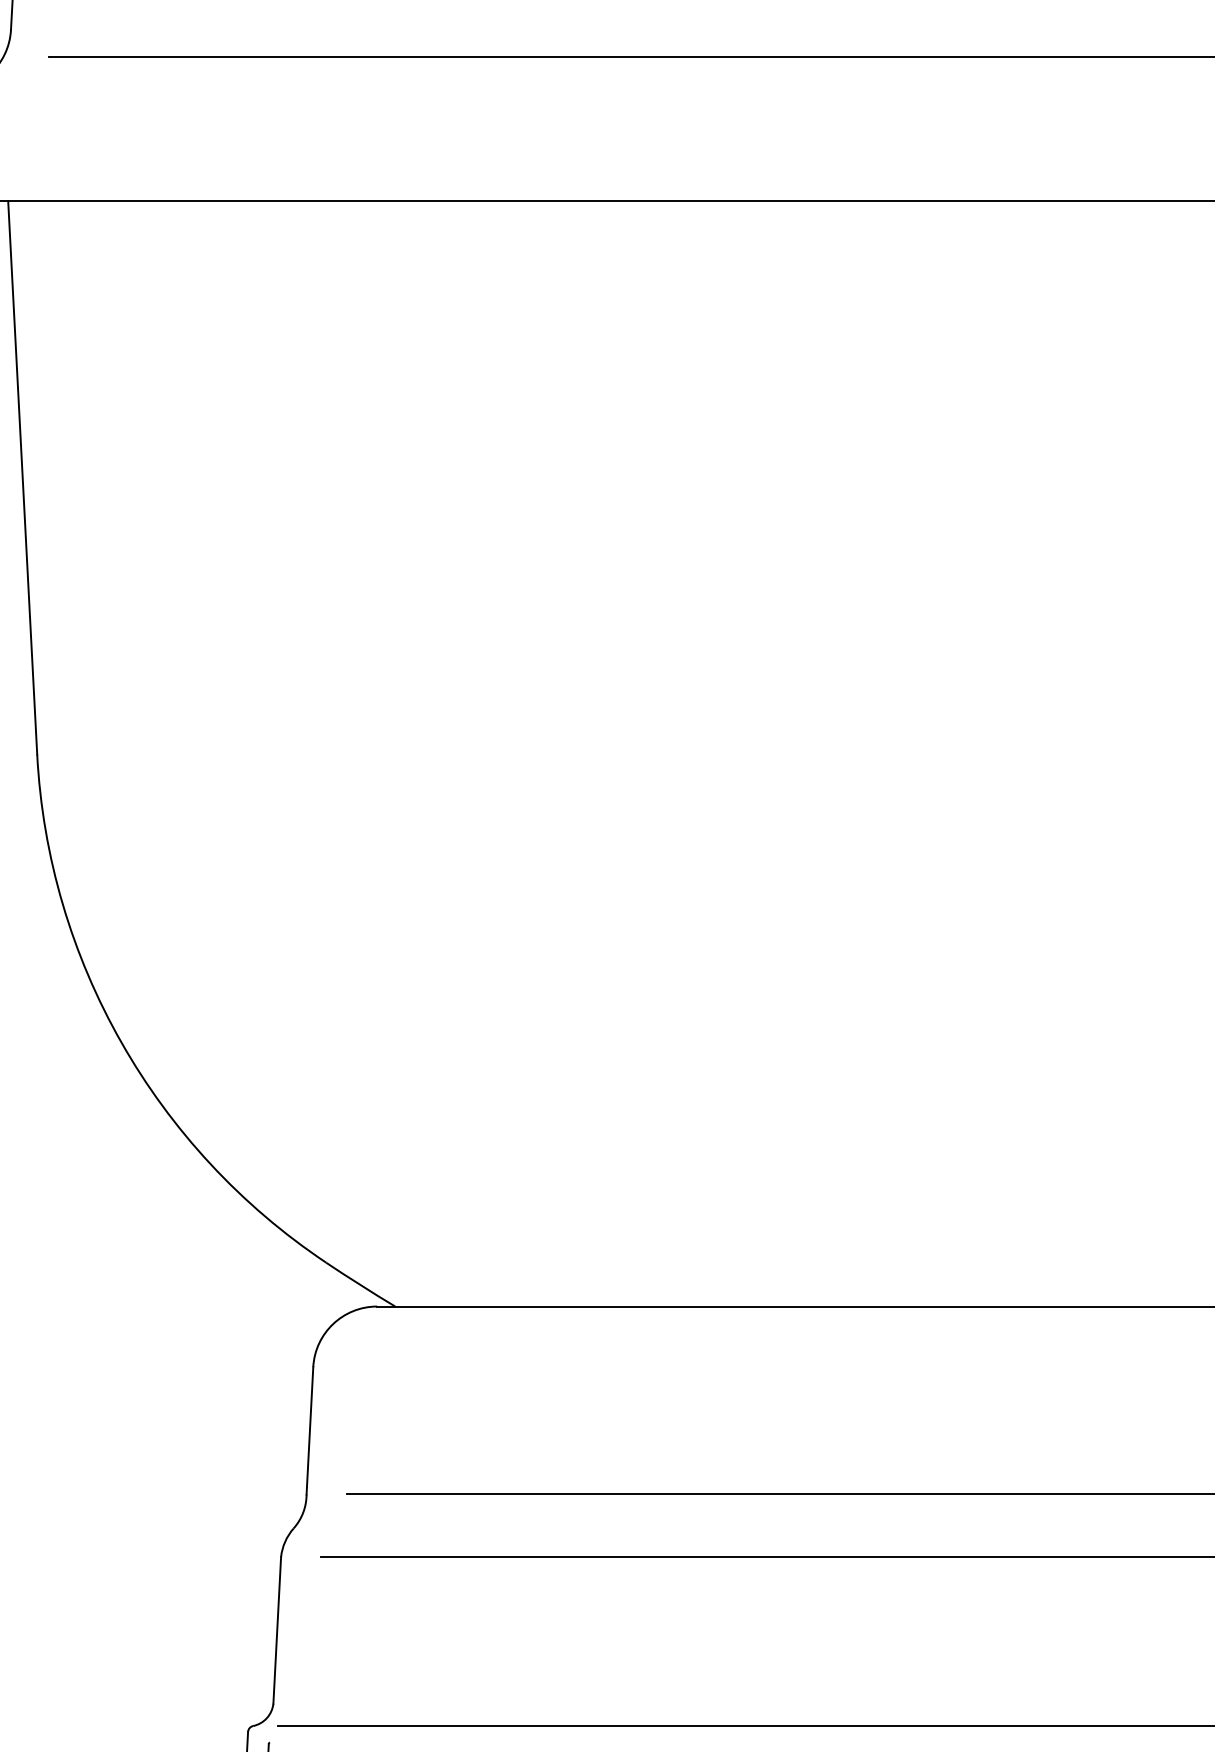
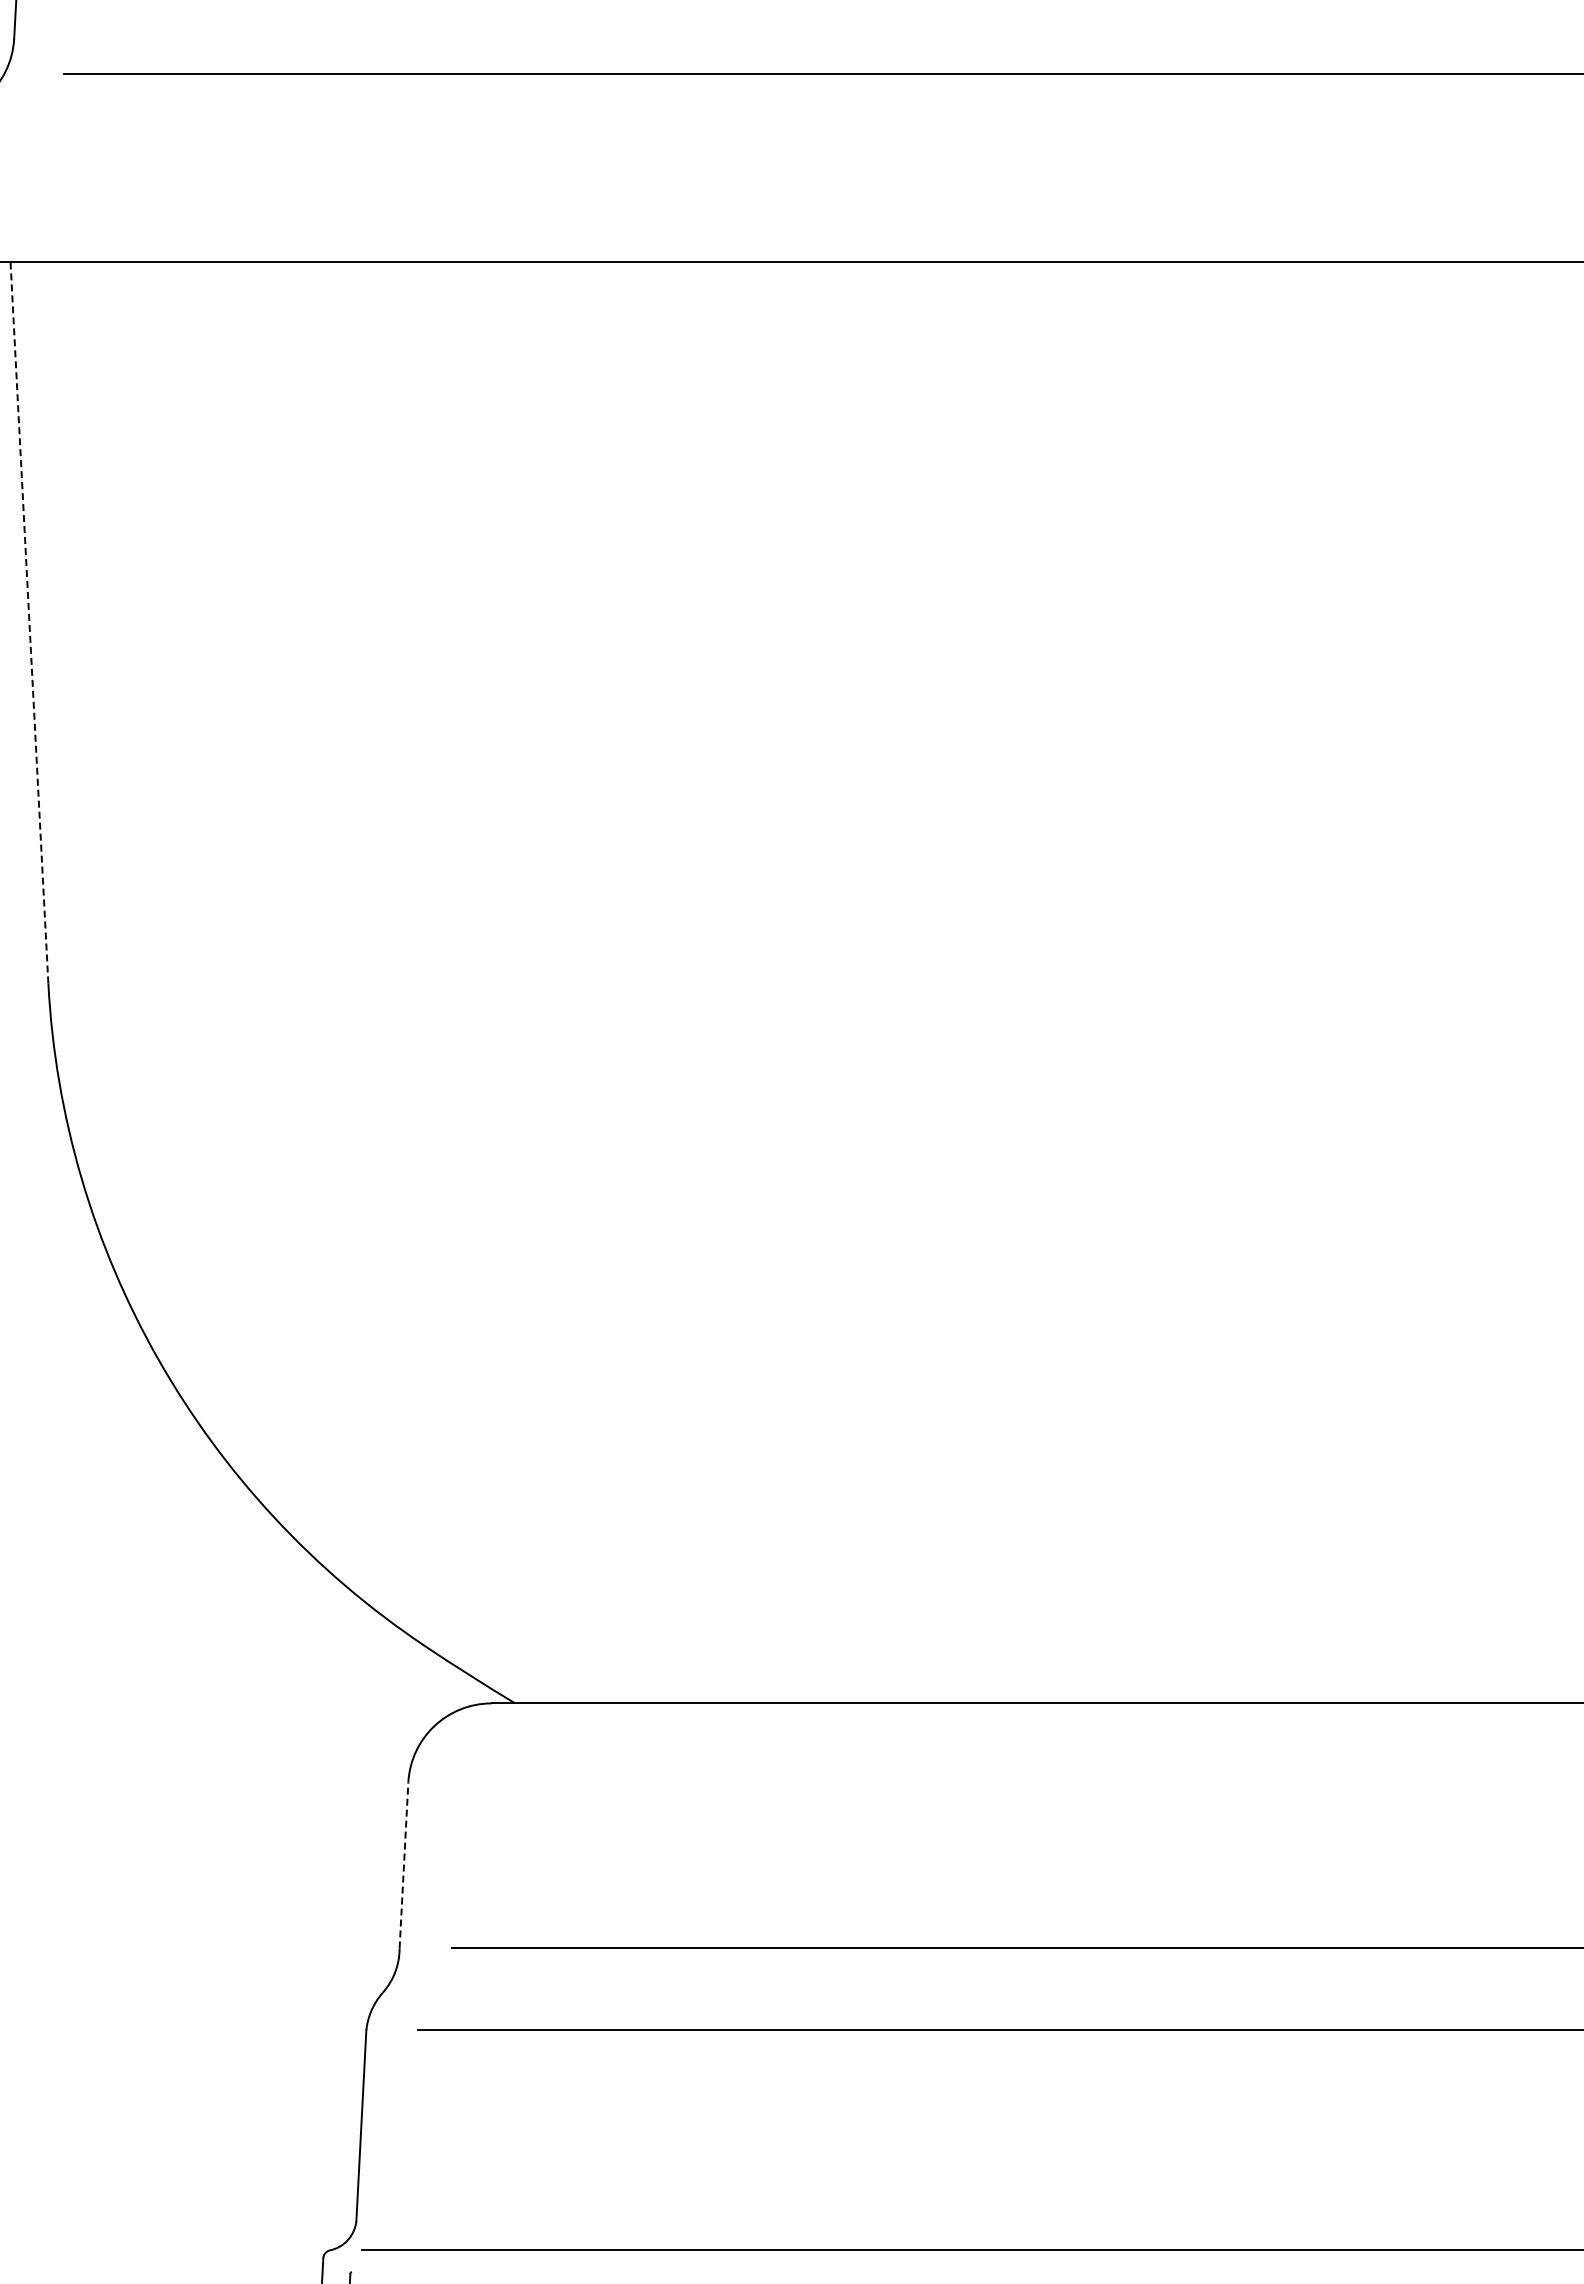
line: (22, 477) -> (29, 622), solid -> dashed
line: (310, 1430) -> (404, 1864), solid -> dashed

